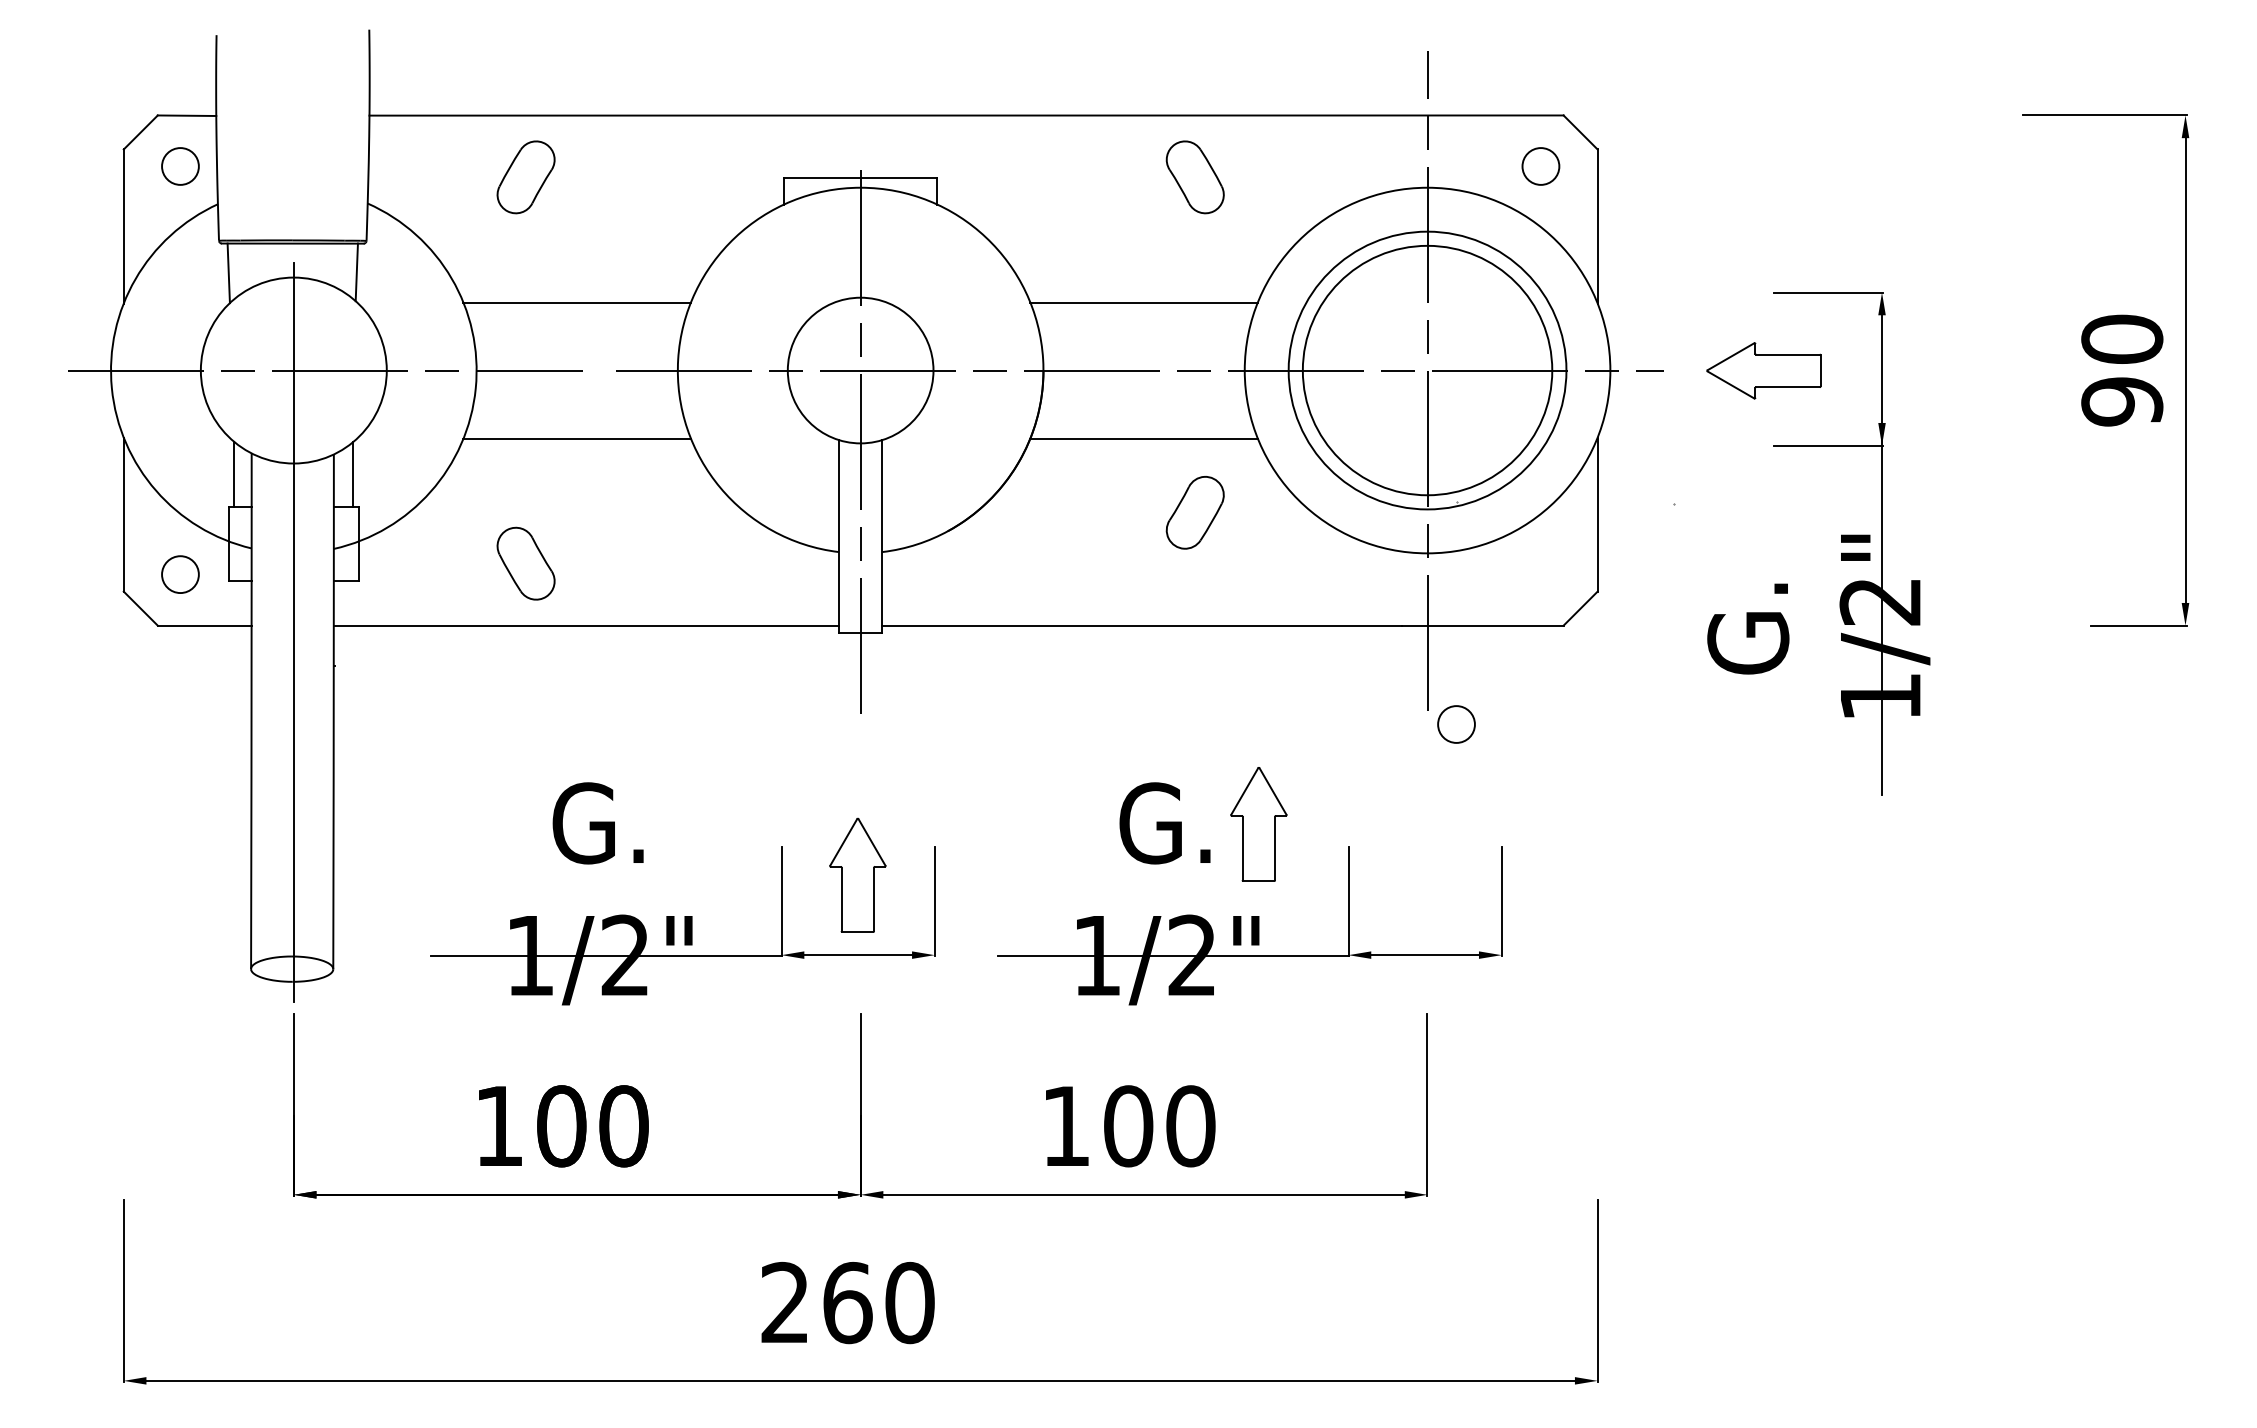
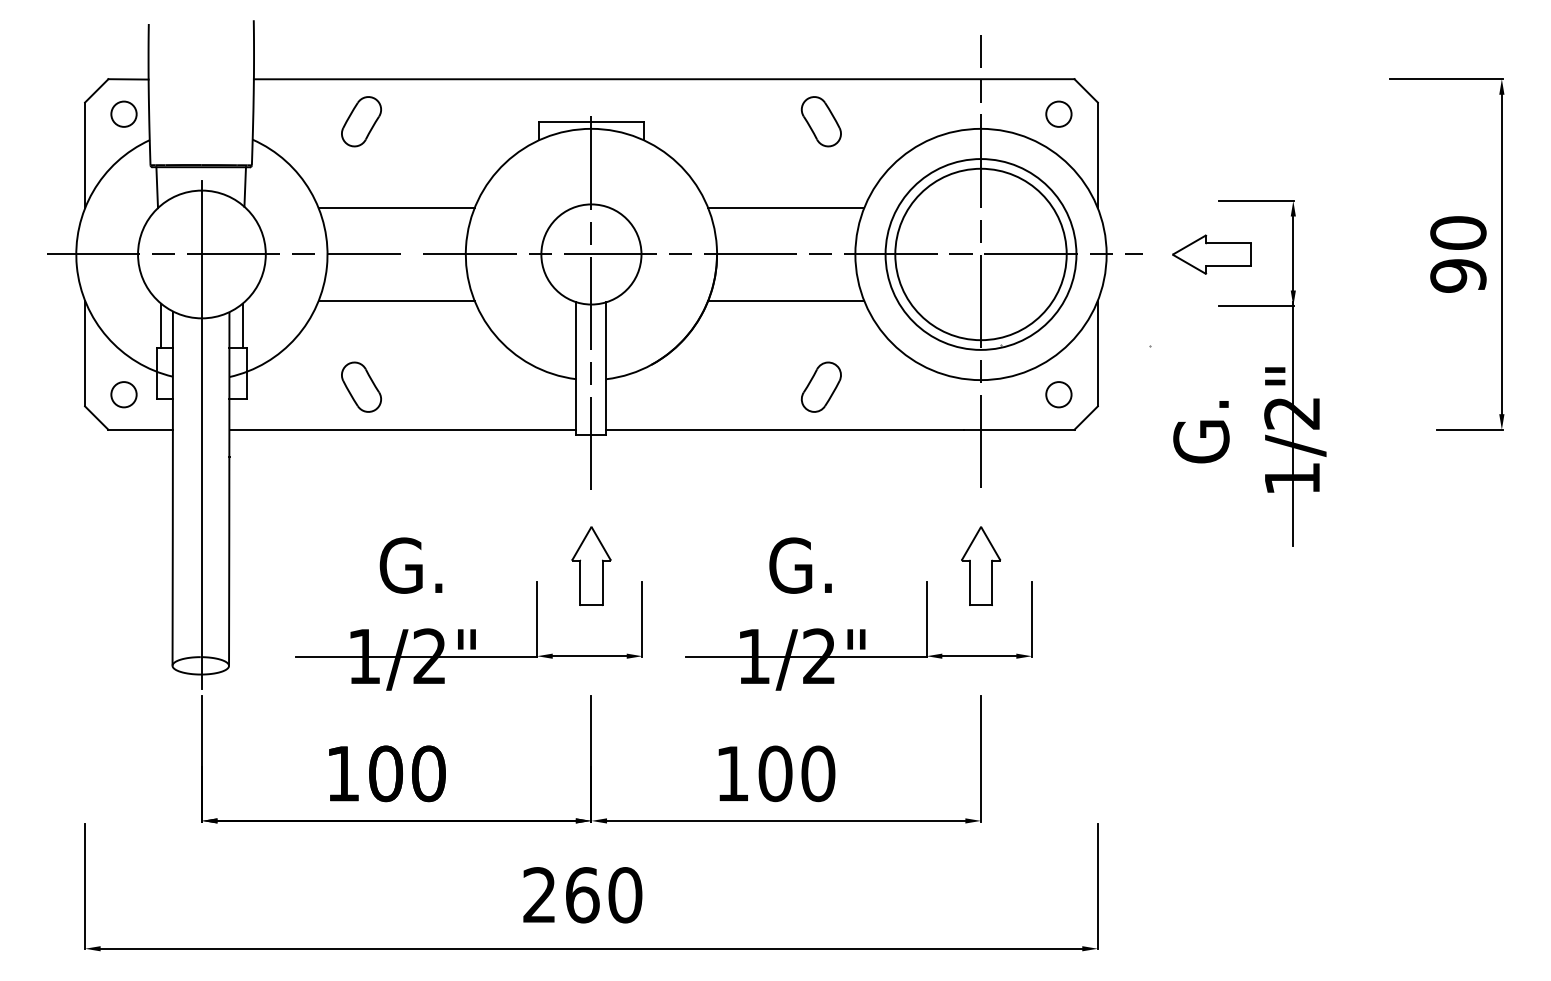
part: (1193, 511) -> (820, 386), moved
circle: (1455, 724) -> (1058, 394), moved
part: (1259, 823) -> (981, 565), moved
part: (857, 874) -> (591, 565), moved

